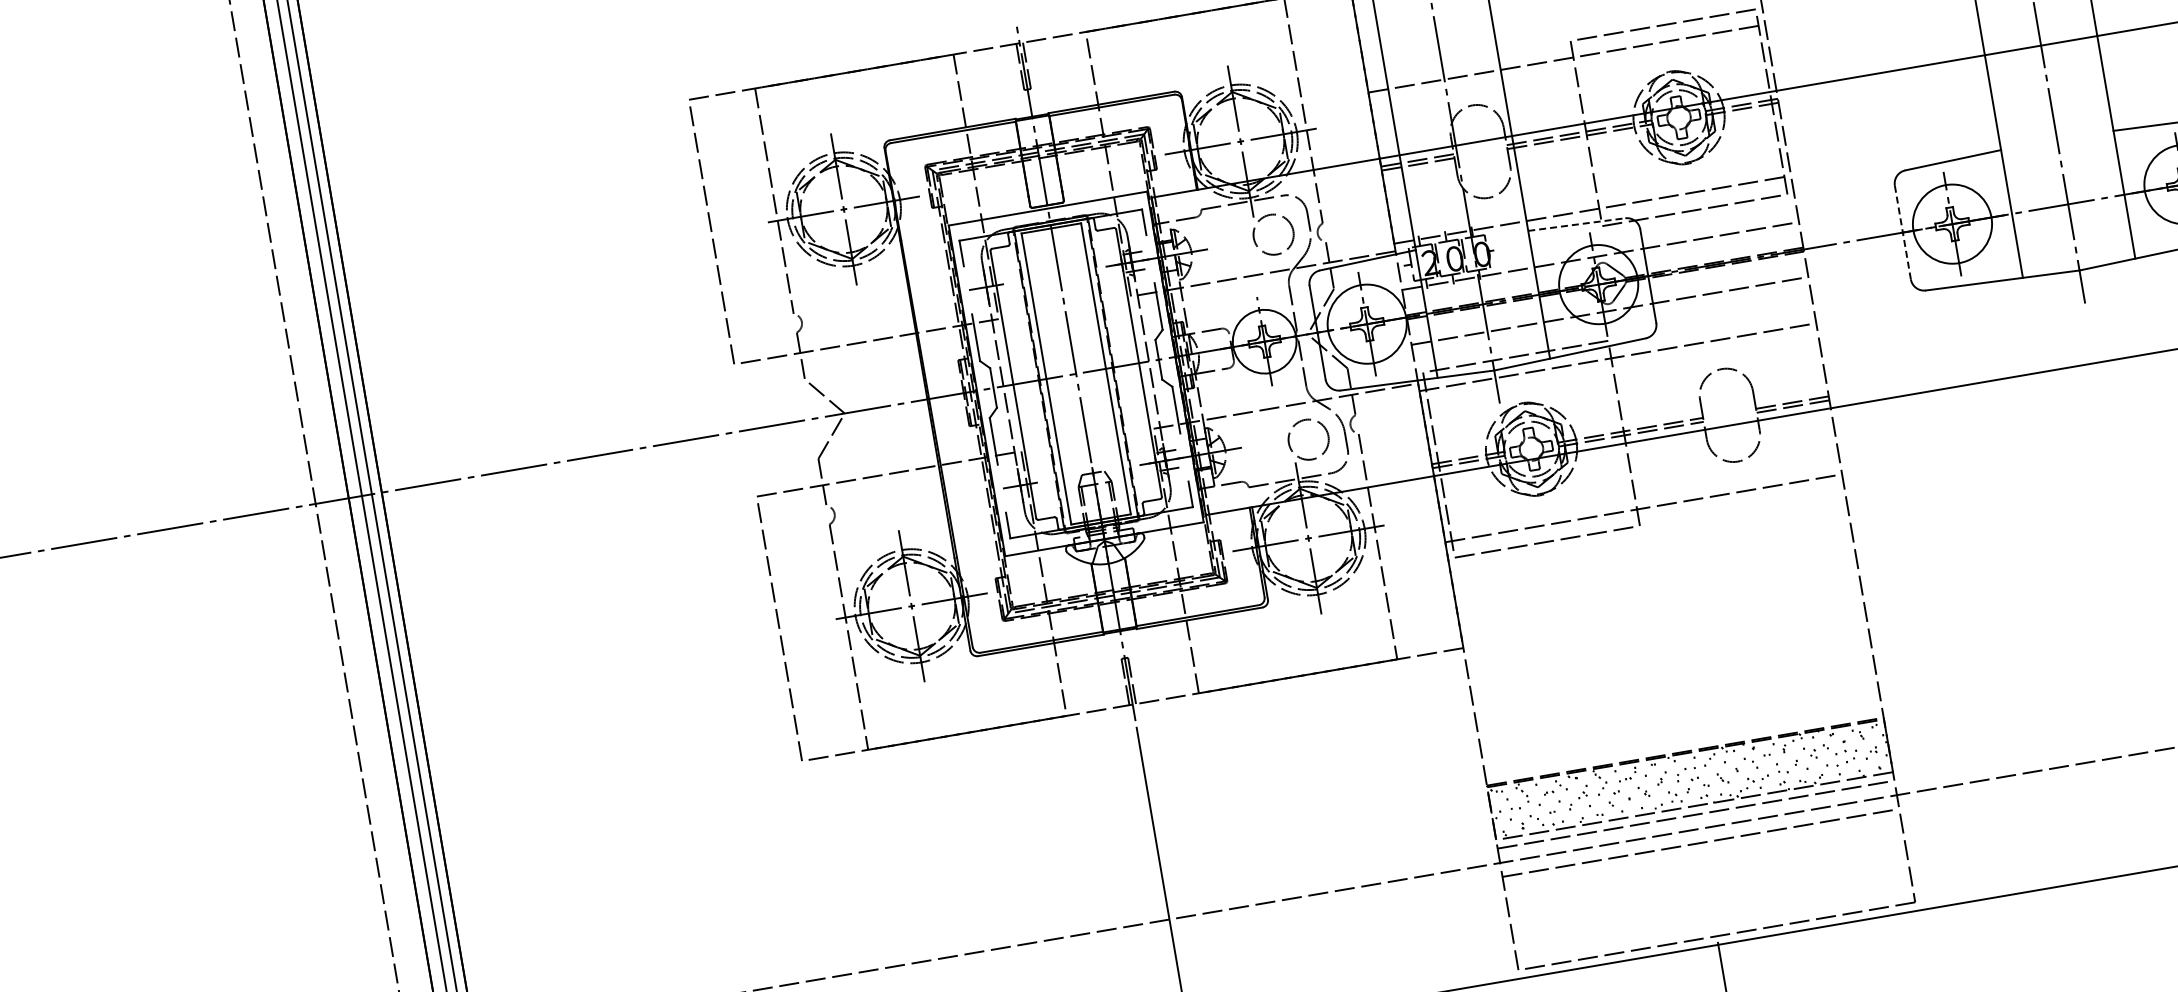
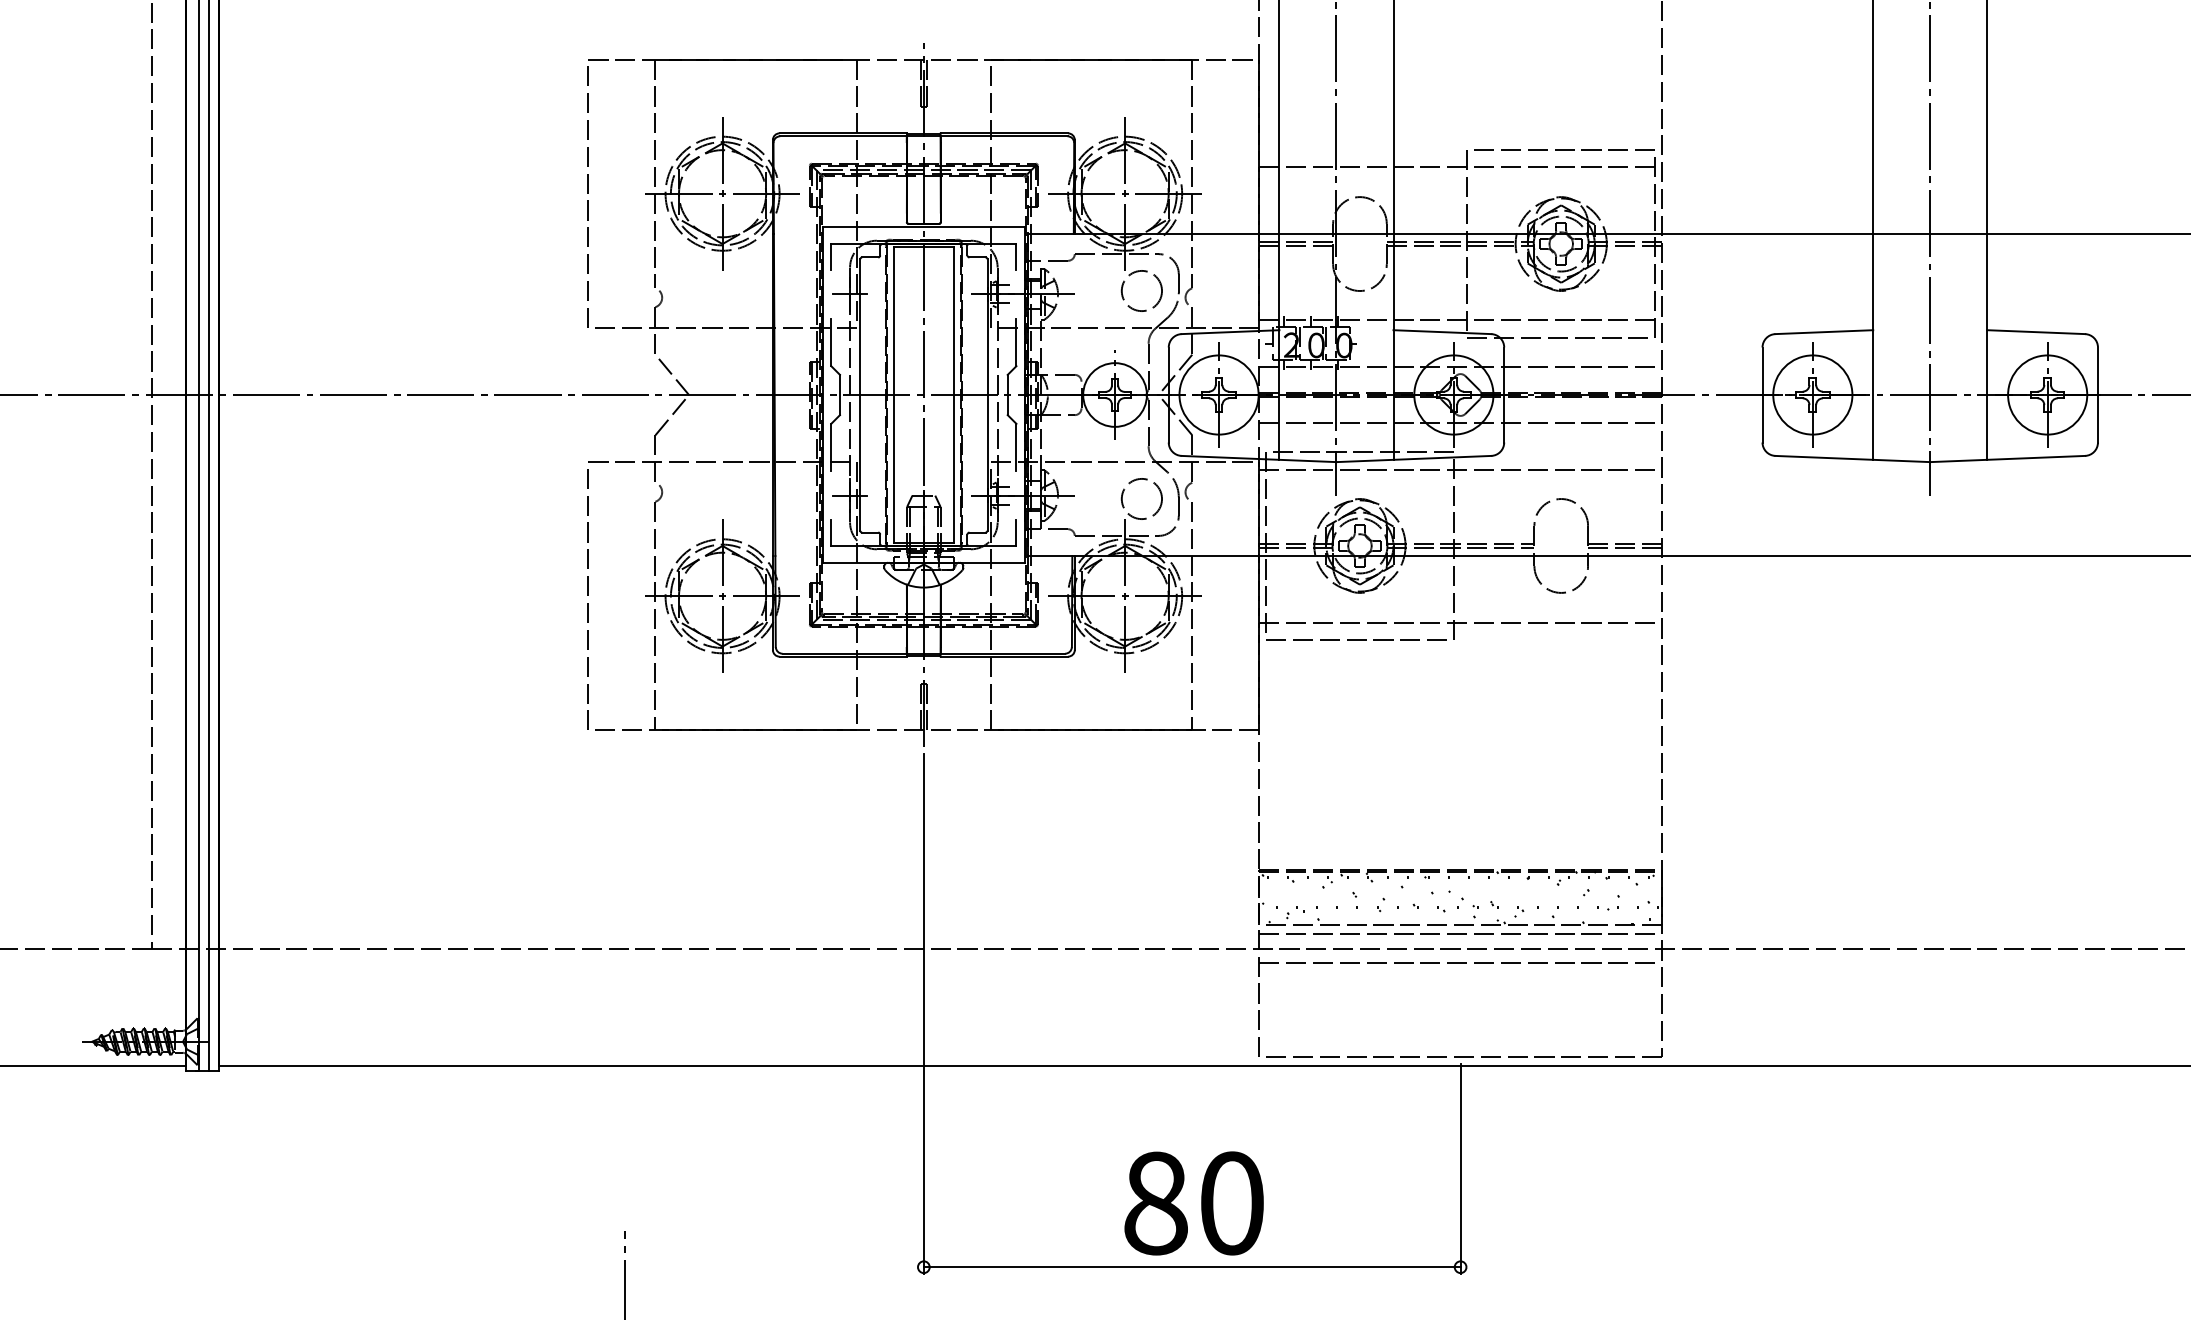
line: (1576, 224) -> (1442, 332), dashed -> solid
line: (1902, 233) -> (1762, 395), dashed -> solid

